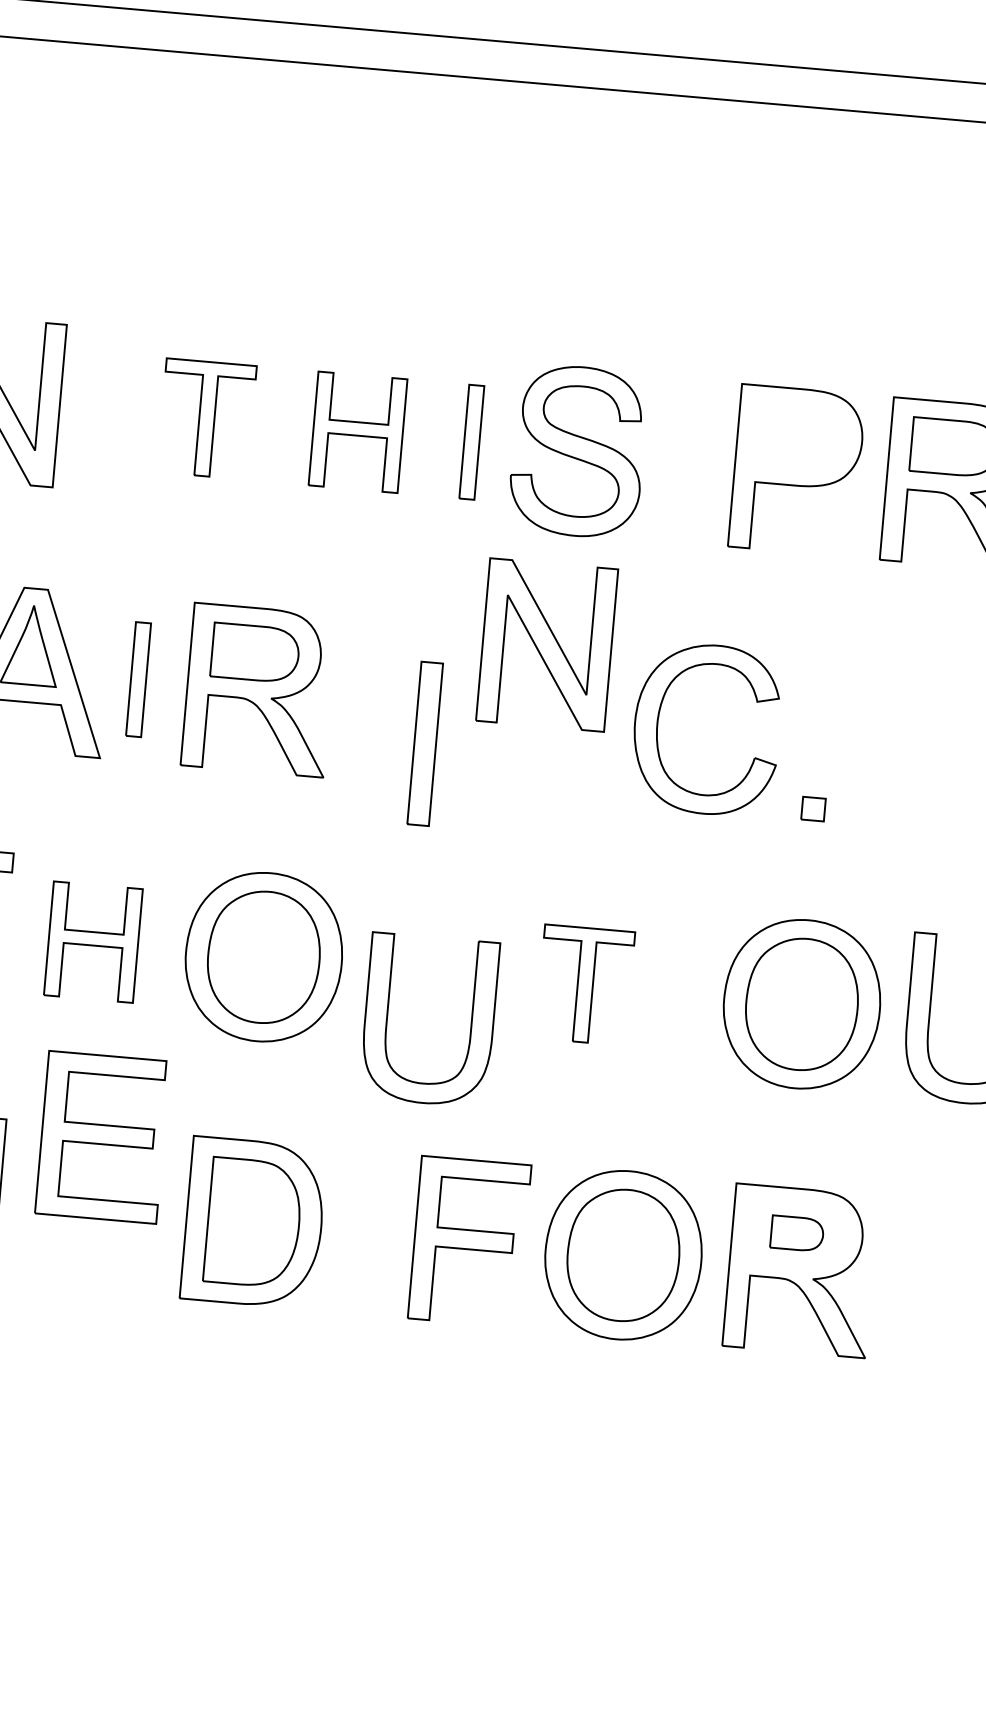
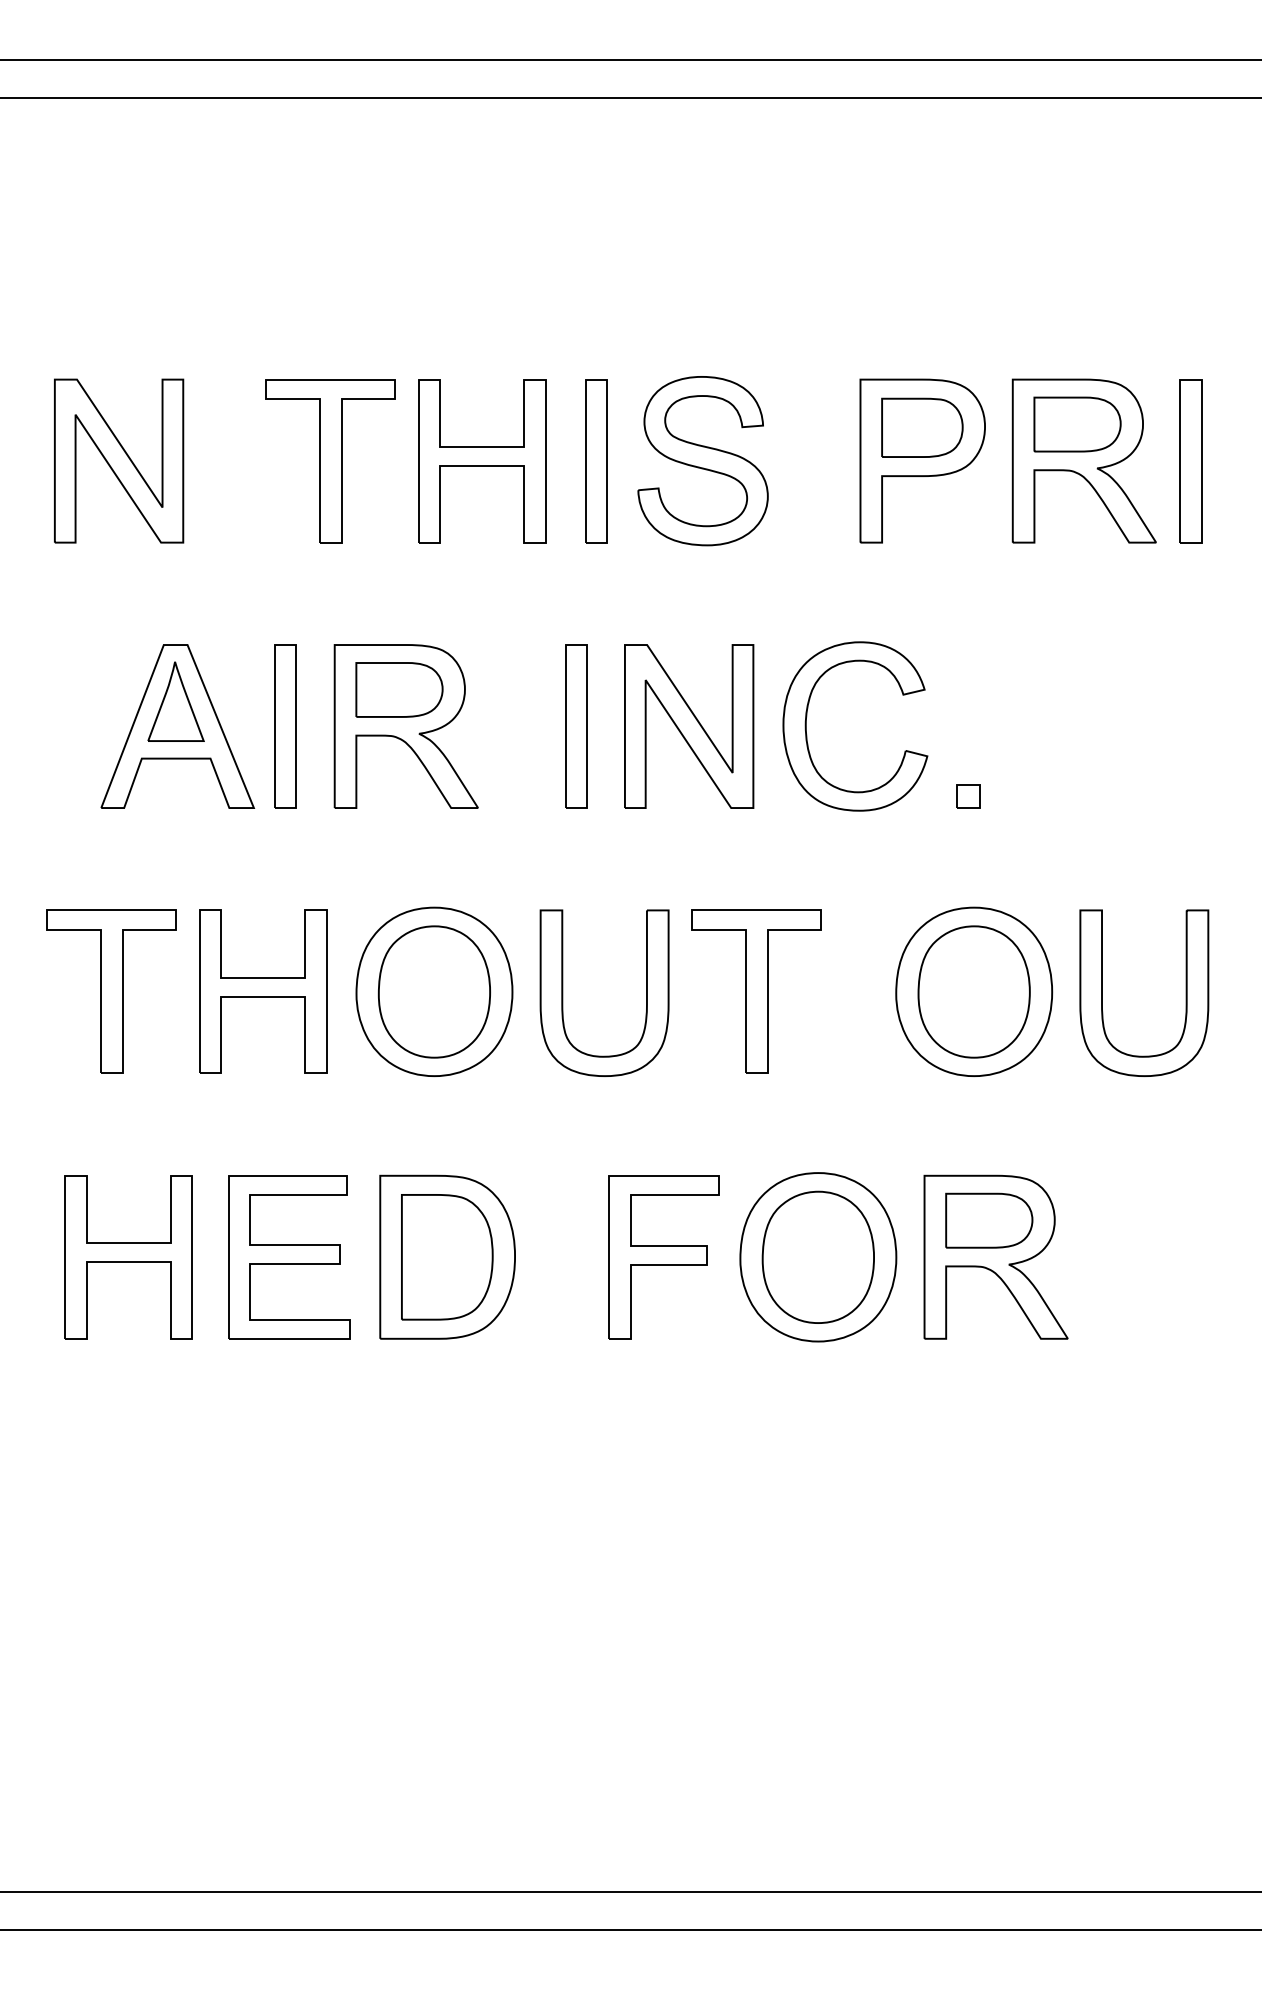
part: (206, 419) -> (330, 461), size x1.43
part: (358, 432) -> (482, 461), size x1.43
part: (799, 437) -> (922, 427), added
part: (471, 442) -> (596, 461), size x1.43
part: (547, 645) -> (689, 726), moved
part: (138, 679) -> (285, 726), size x1.43
part: (425, 743) -> (576, 726), moved
part: (93, 941) -> (263, 991), size x1.43
part: (585, 984) -> (756, 991), size x1.43
part: (388, 1015) -> (563, 992), moved
part: (102, 1137) -> (289, 1257), moved
part: (797, 1233) -> (989, 1220), size x1.67

